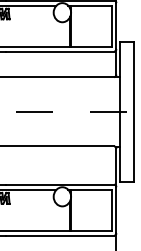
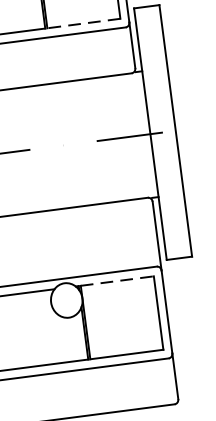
line: (90, 46) -> (82, 23), solid -> dashed
line: (91, 189) -> (117, 280), solid -> dashed

